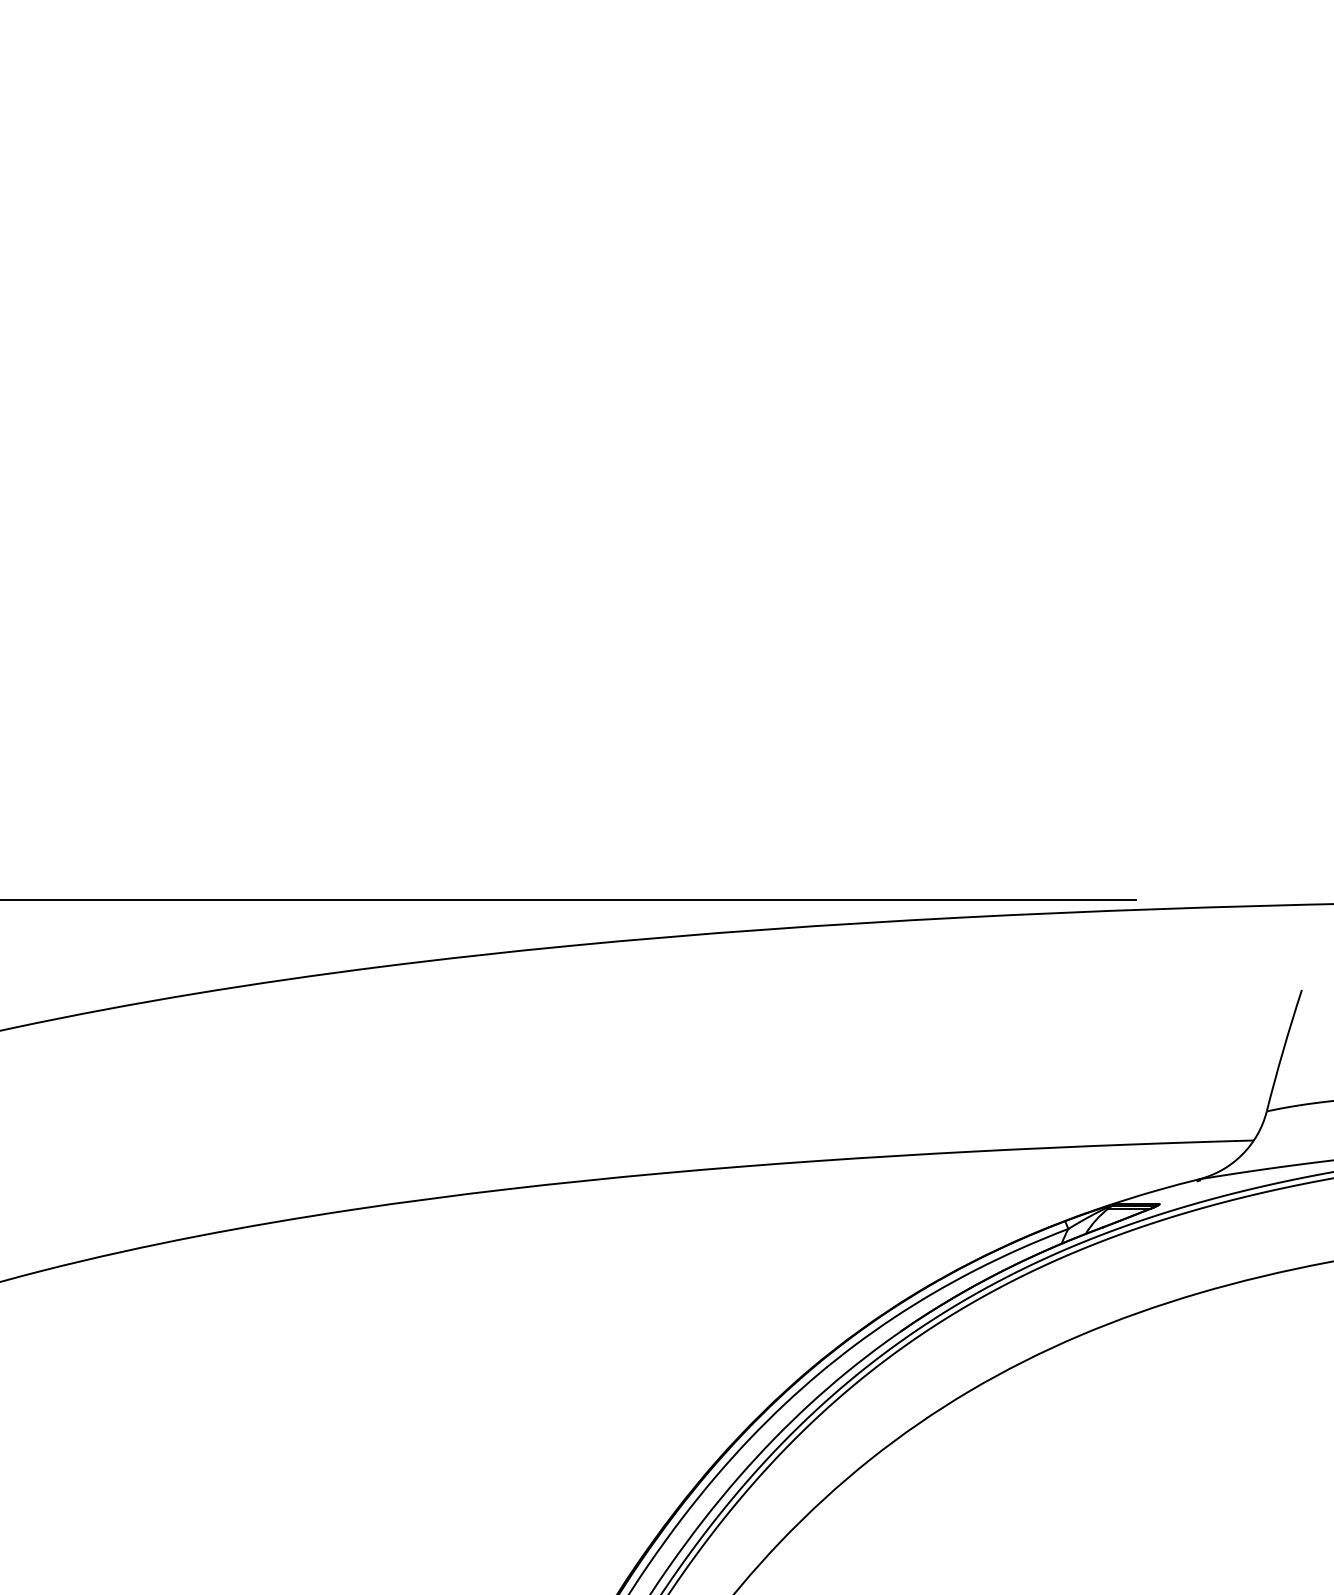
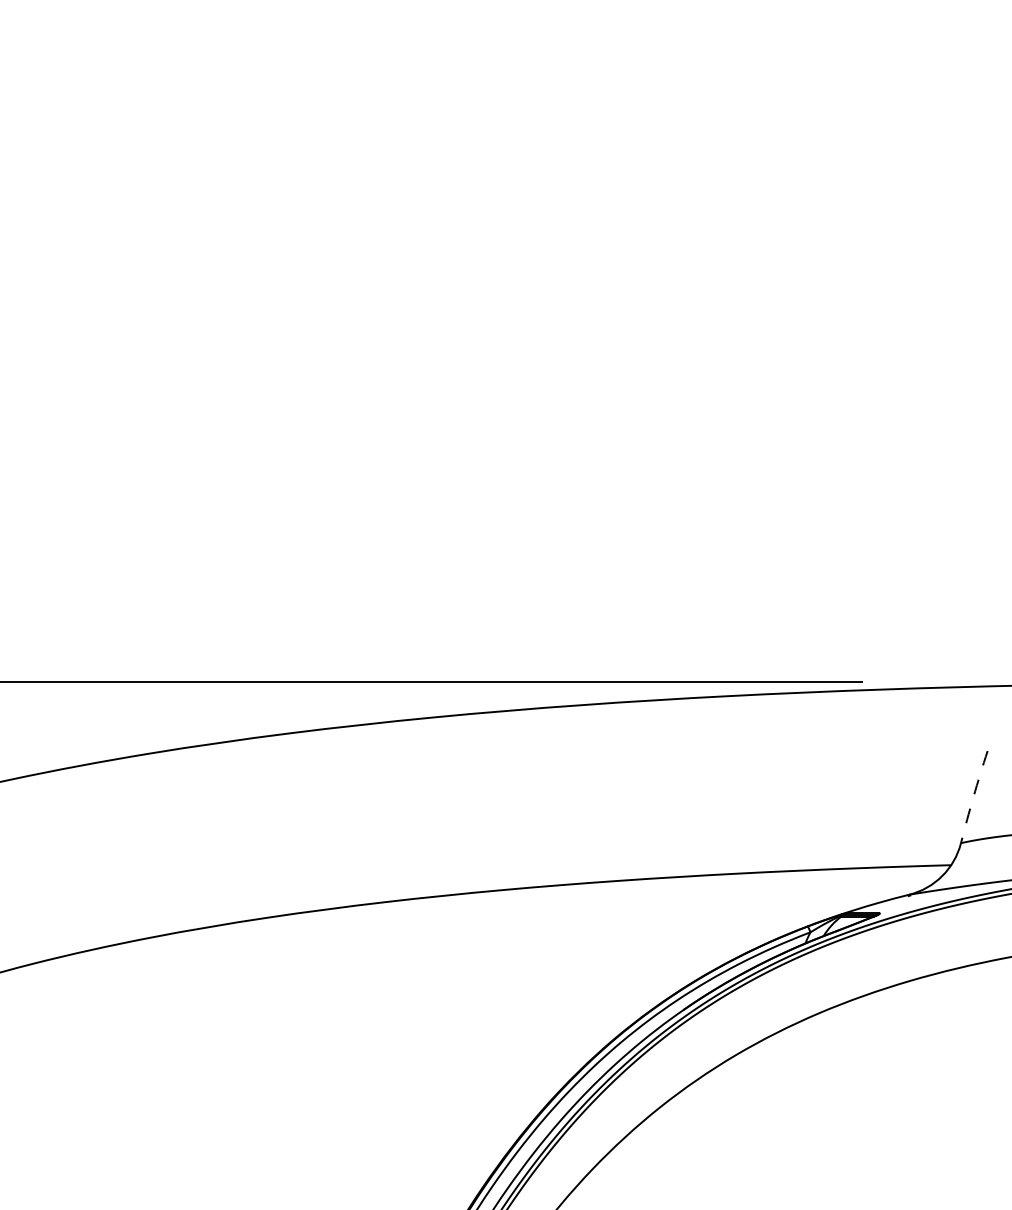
arc: (1283, 1049) -> (973, 796), solid -> dashed

